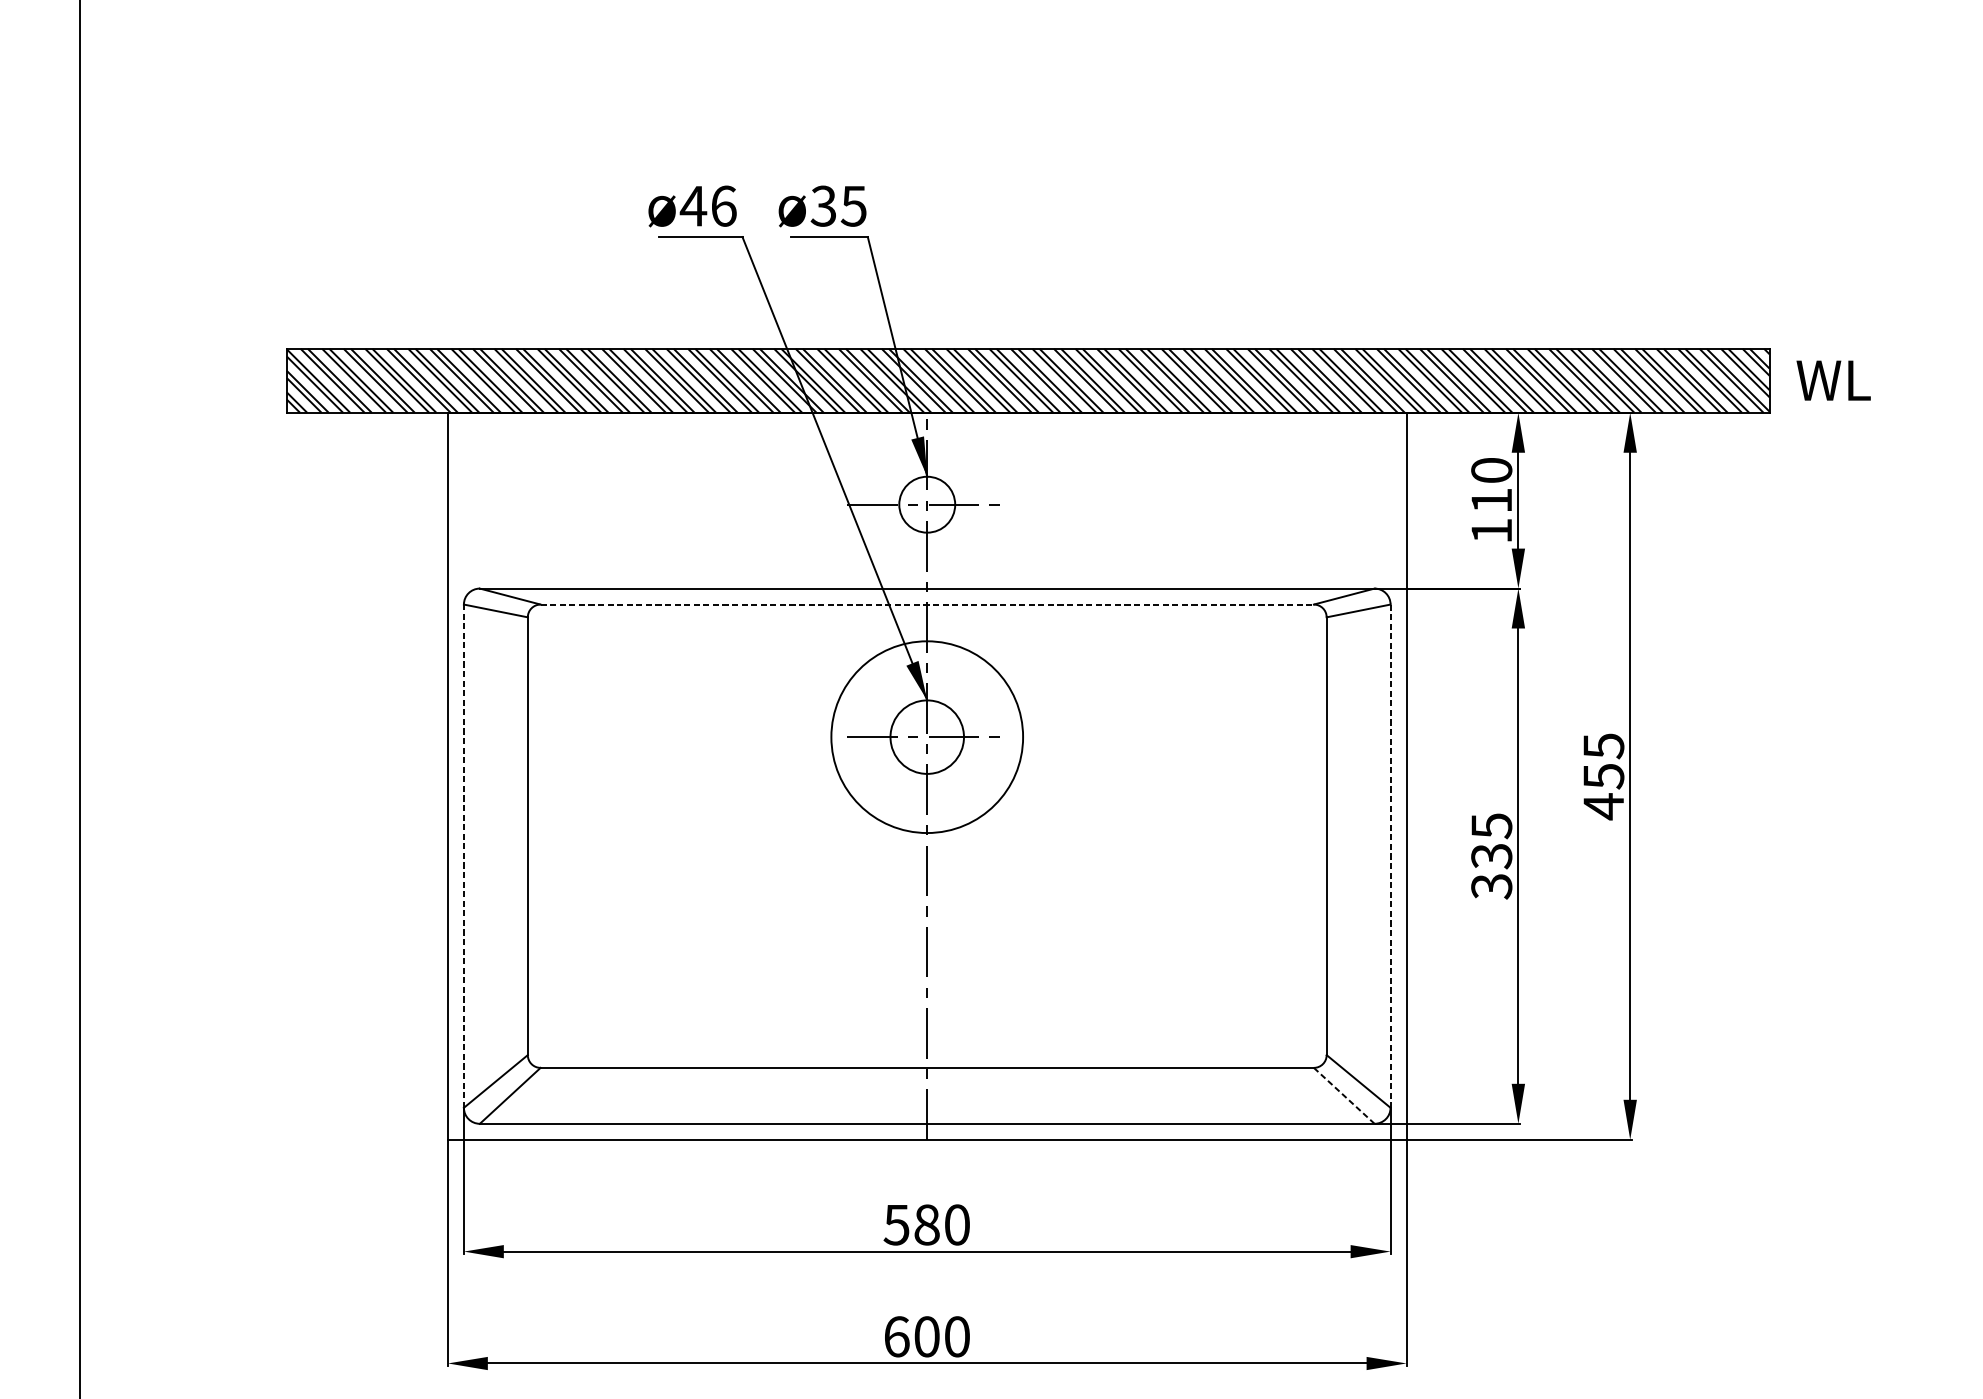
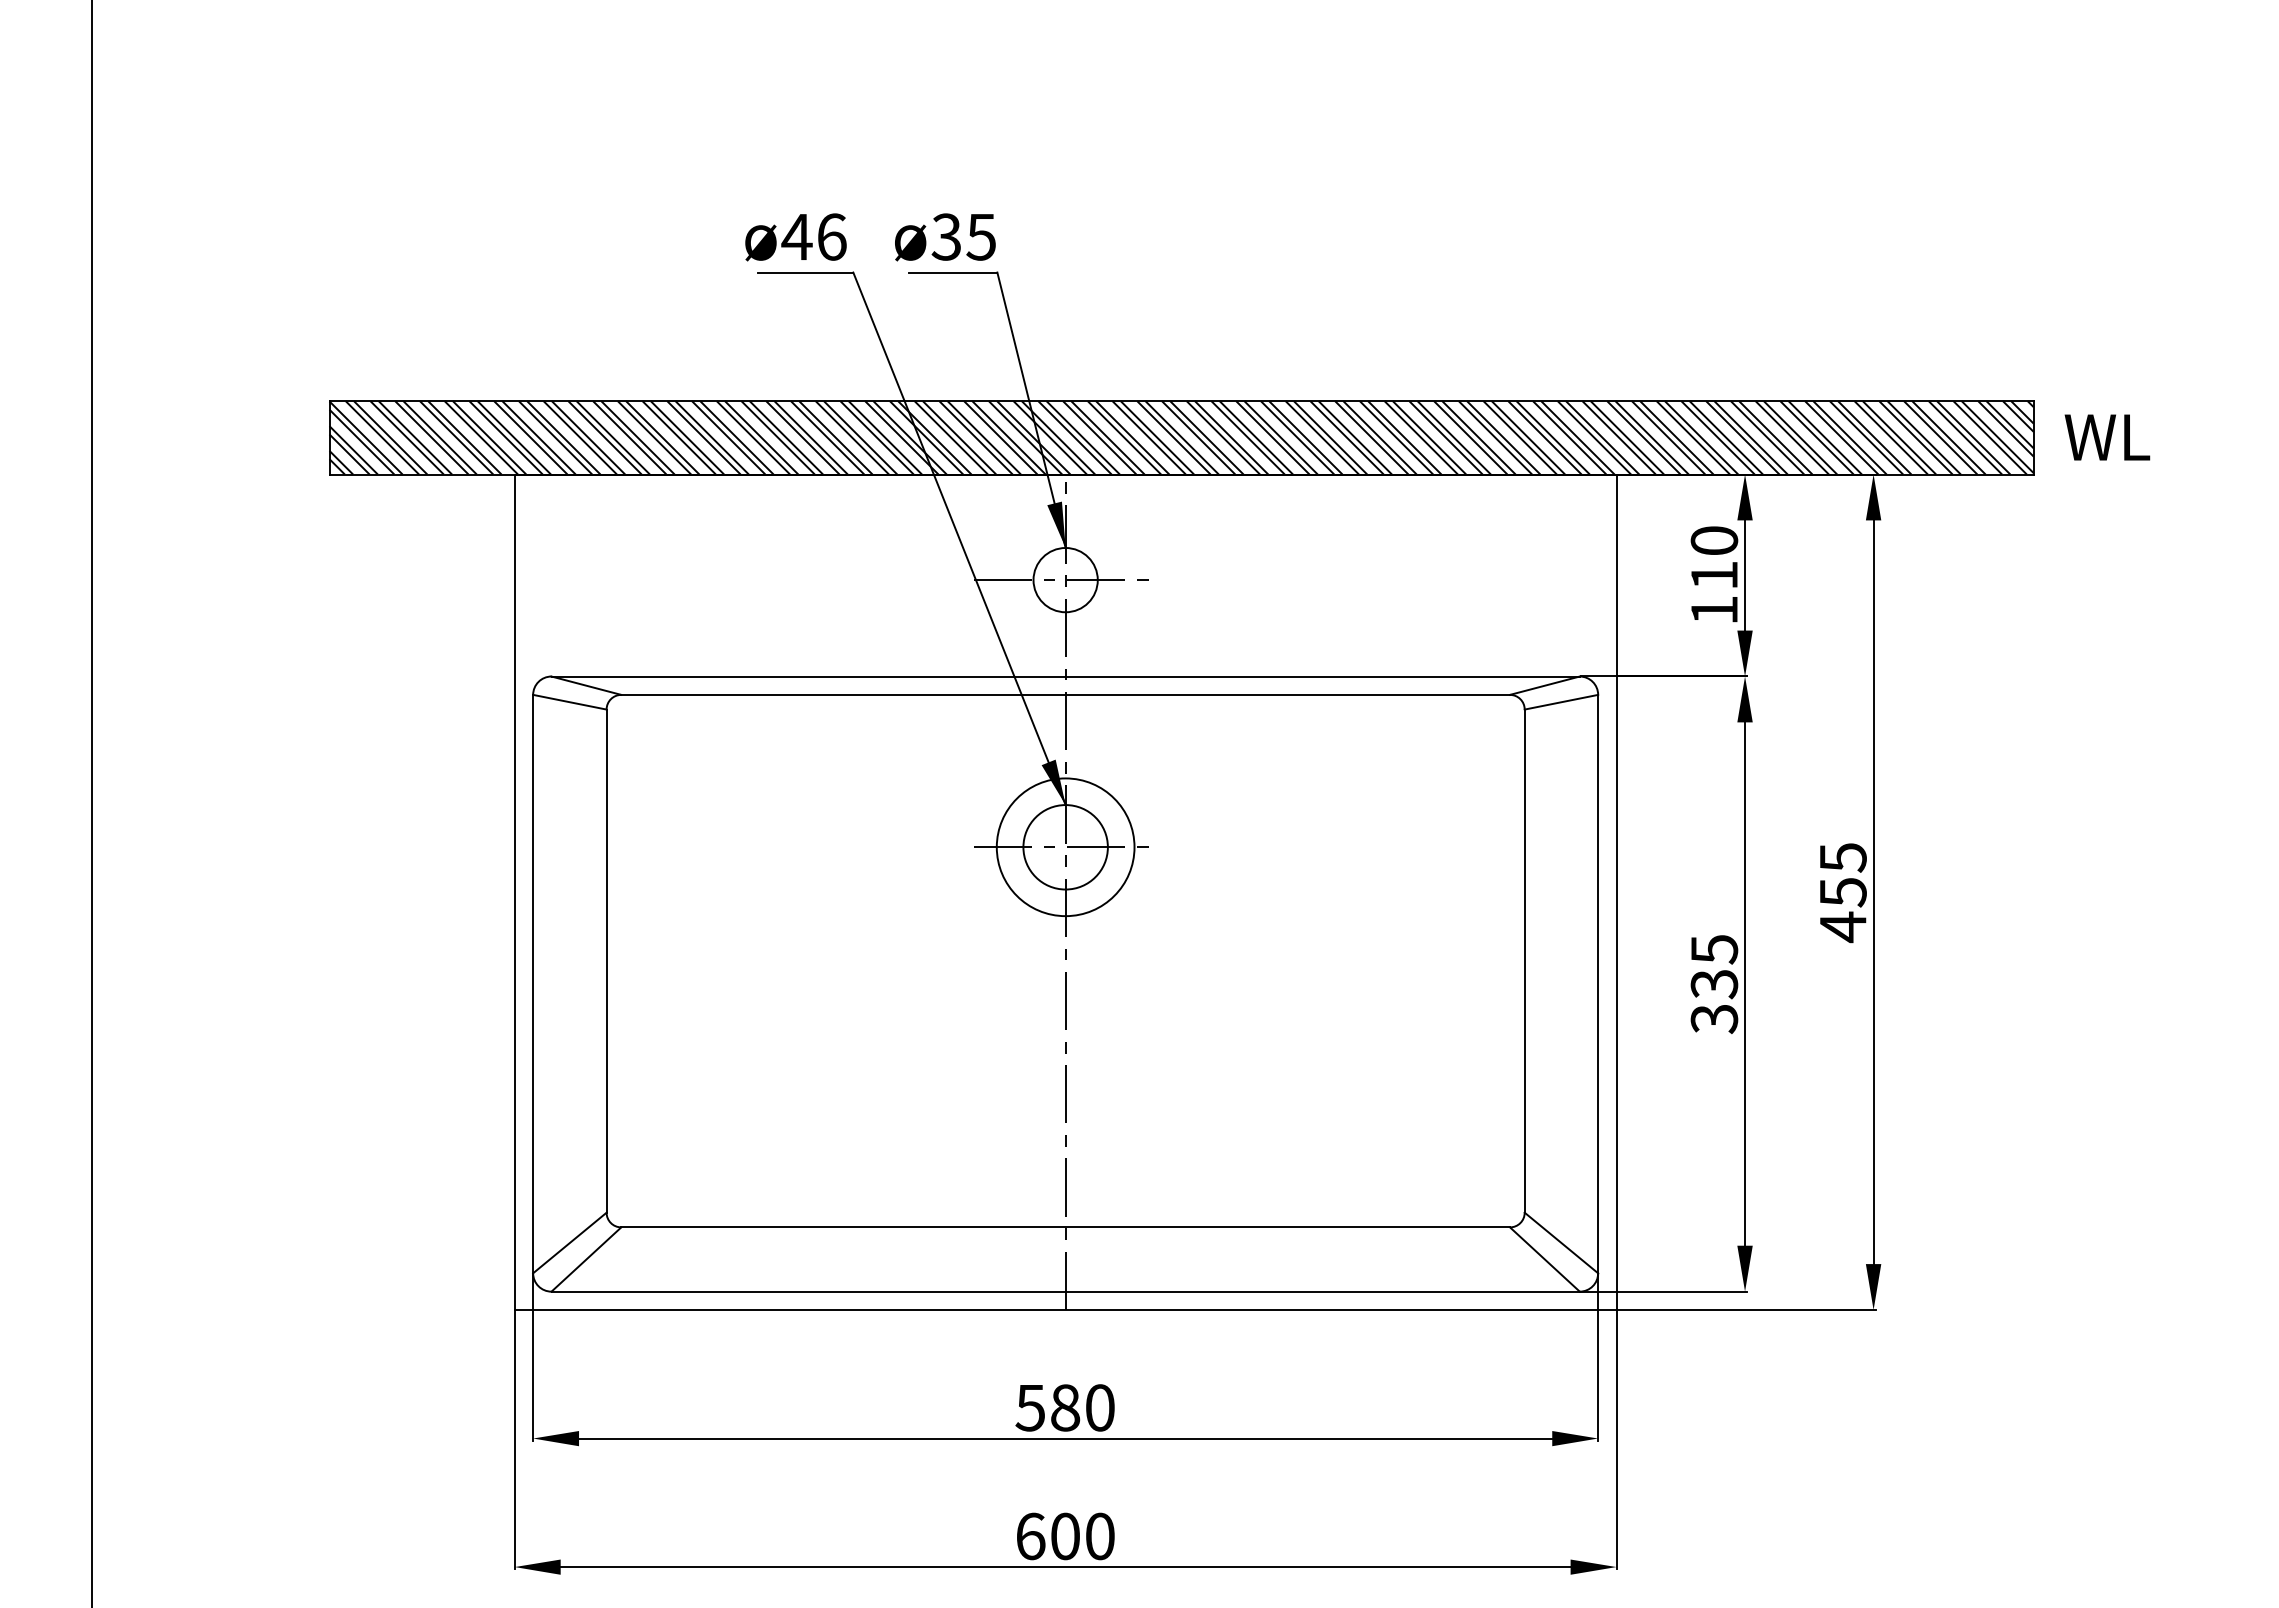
line: (927, 604) -> (1066, 694), dashed -> solid
circle: (927, 737) -> (1065, 847), size x0.62
line: (464, 855) -> (533, 983), dashed -> solid
line: (1390, 856) -> (1598, 984), dashed -> solid
line: (1344, 1095) -> (1545, 1259), dashed -> solid

